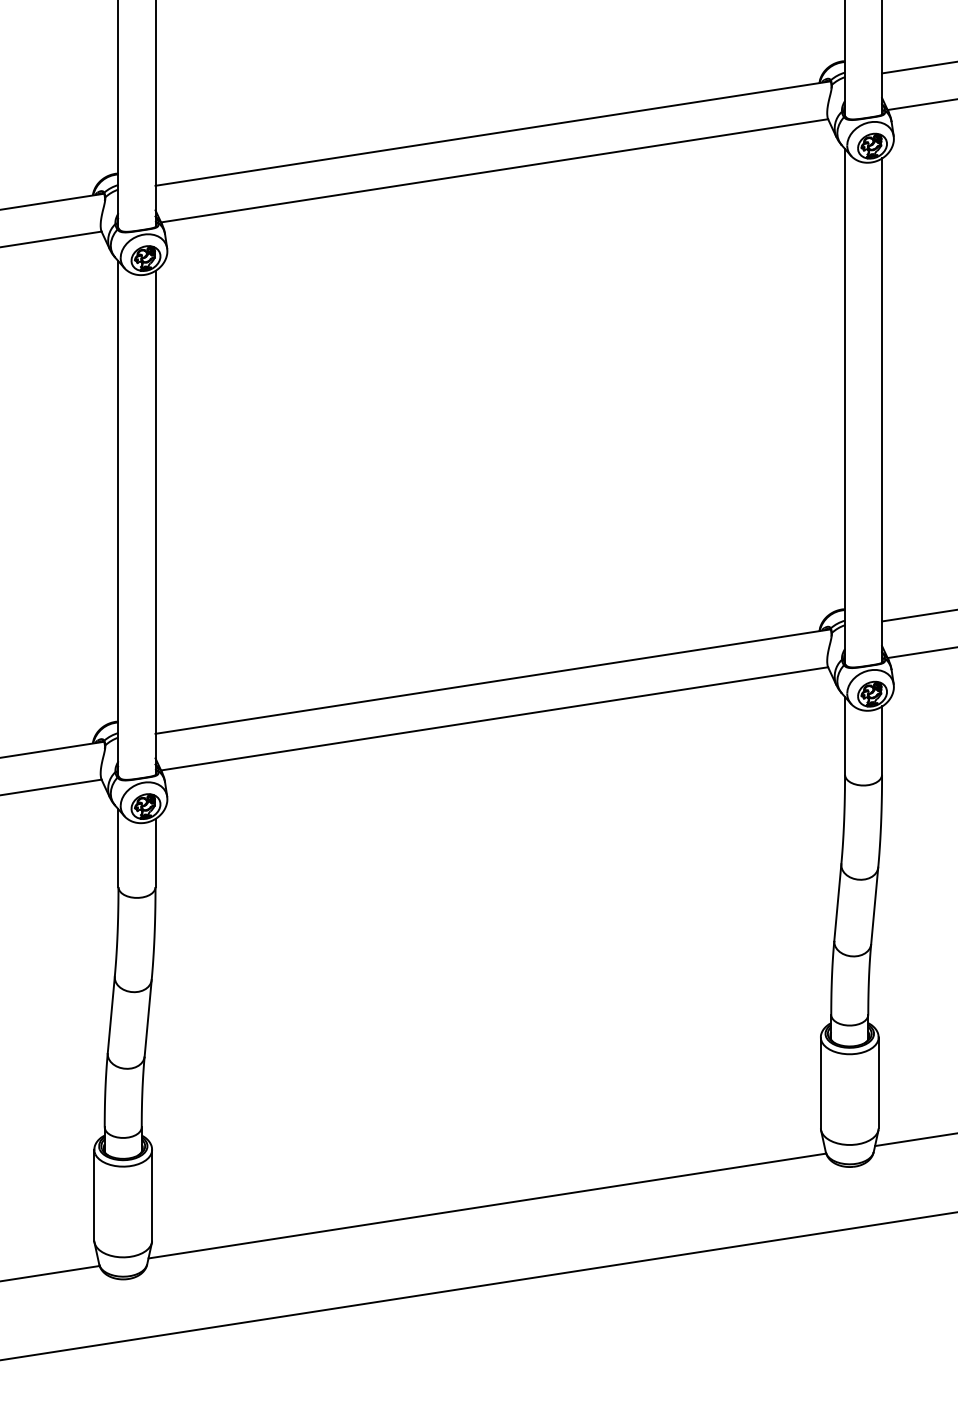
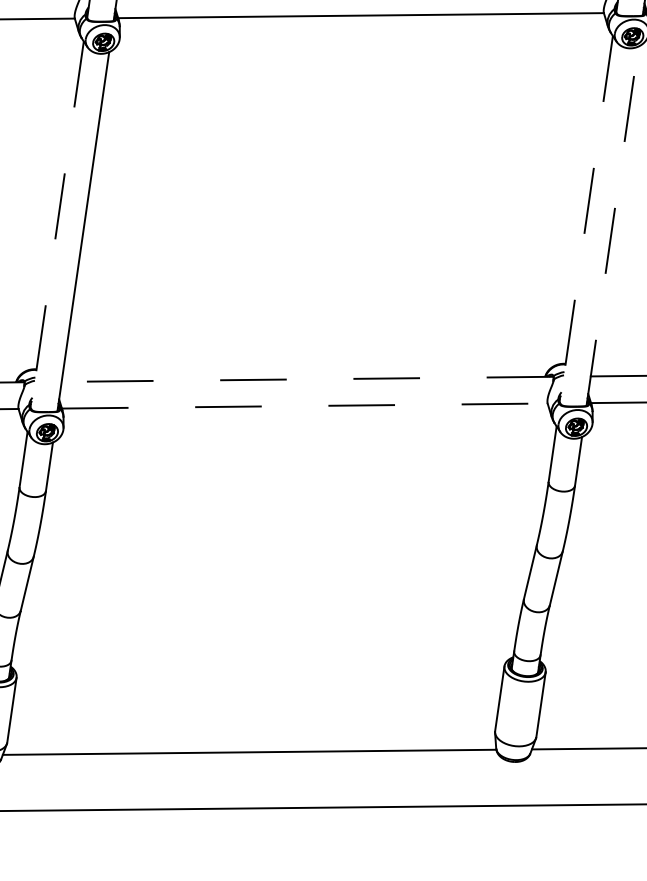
line: (845, 406) -> (586, 219), solid -> dashed
line: (882, 410) -> (612, 226), solid -> dashed
line: (118, 519) -> (57, 225), solid -> dashed
line: (493, 681) -> (307, 379), solid -> dashed
line: (494, 718) -> (304, 405), solid -> dashed

